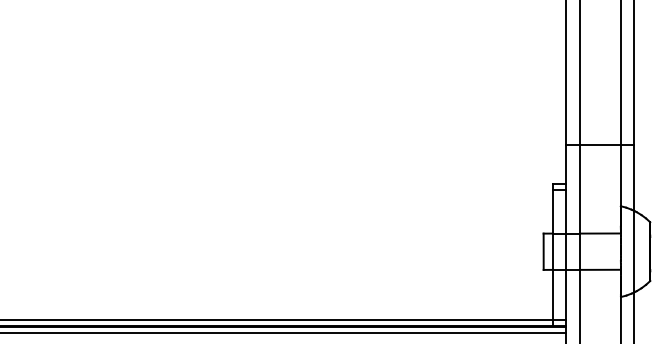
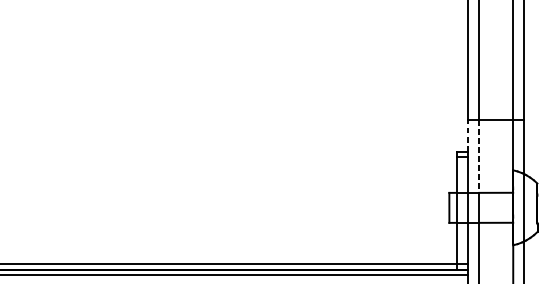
line: (566, 163) -> (468, 134), solid -> dashed
line: (579, 189) -> (478, 156), solid -> dashed

